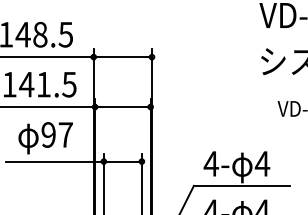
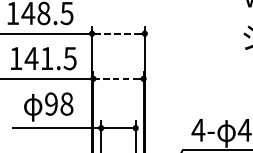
line: (122, 57) -> (118, 34), solid -> dashed
line: (122, 107) -> (118, 79), solid -> dashed
text: (65, 134) -> (66, 103), 97 -> 98

